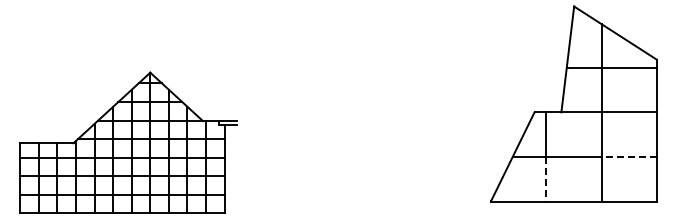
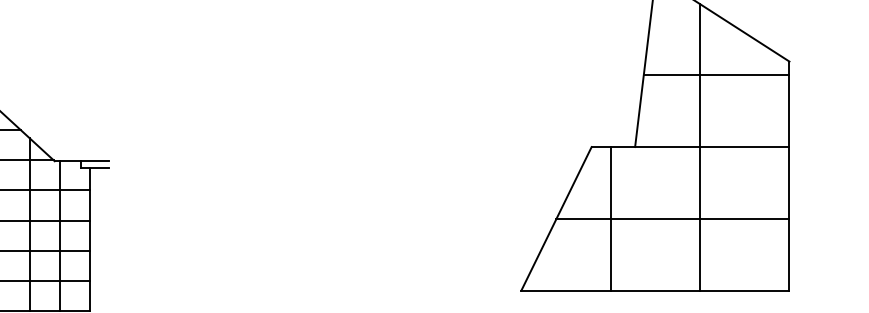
line: (629, 156) -> (745, 218), dashed -> solid
line: (546, 179) -> (611, 255), dashed -> solid

